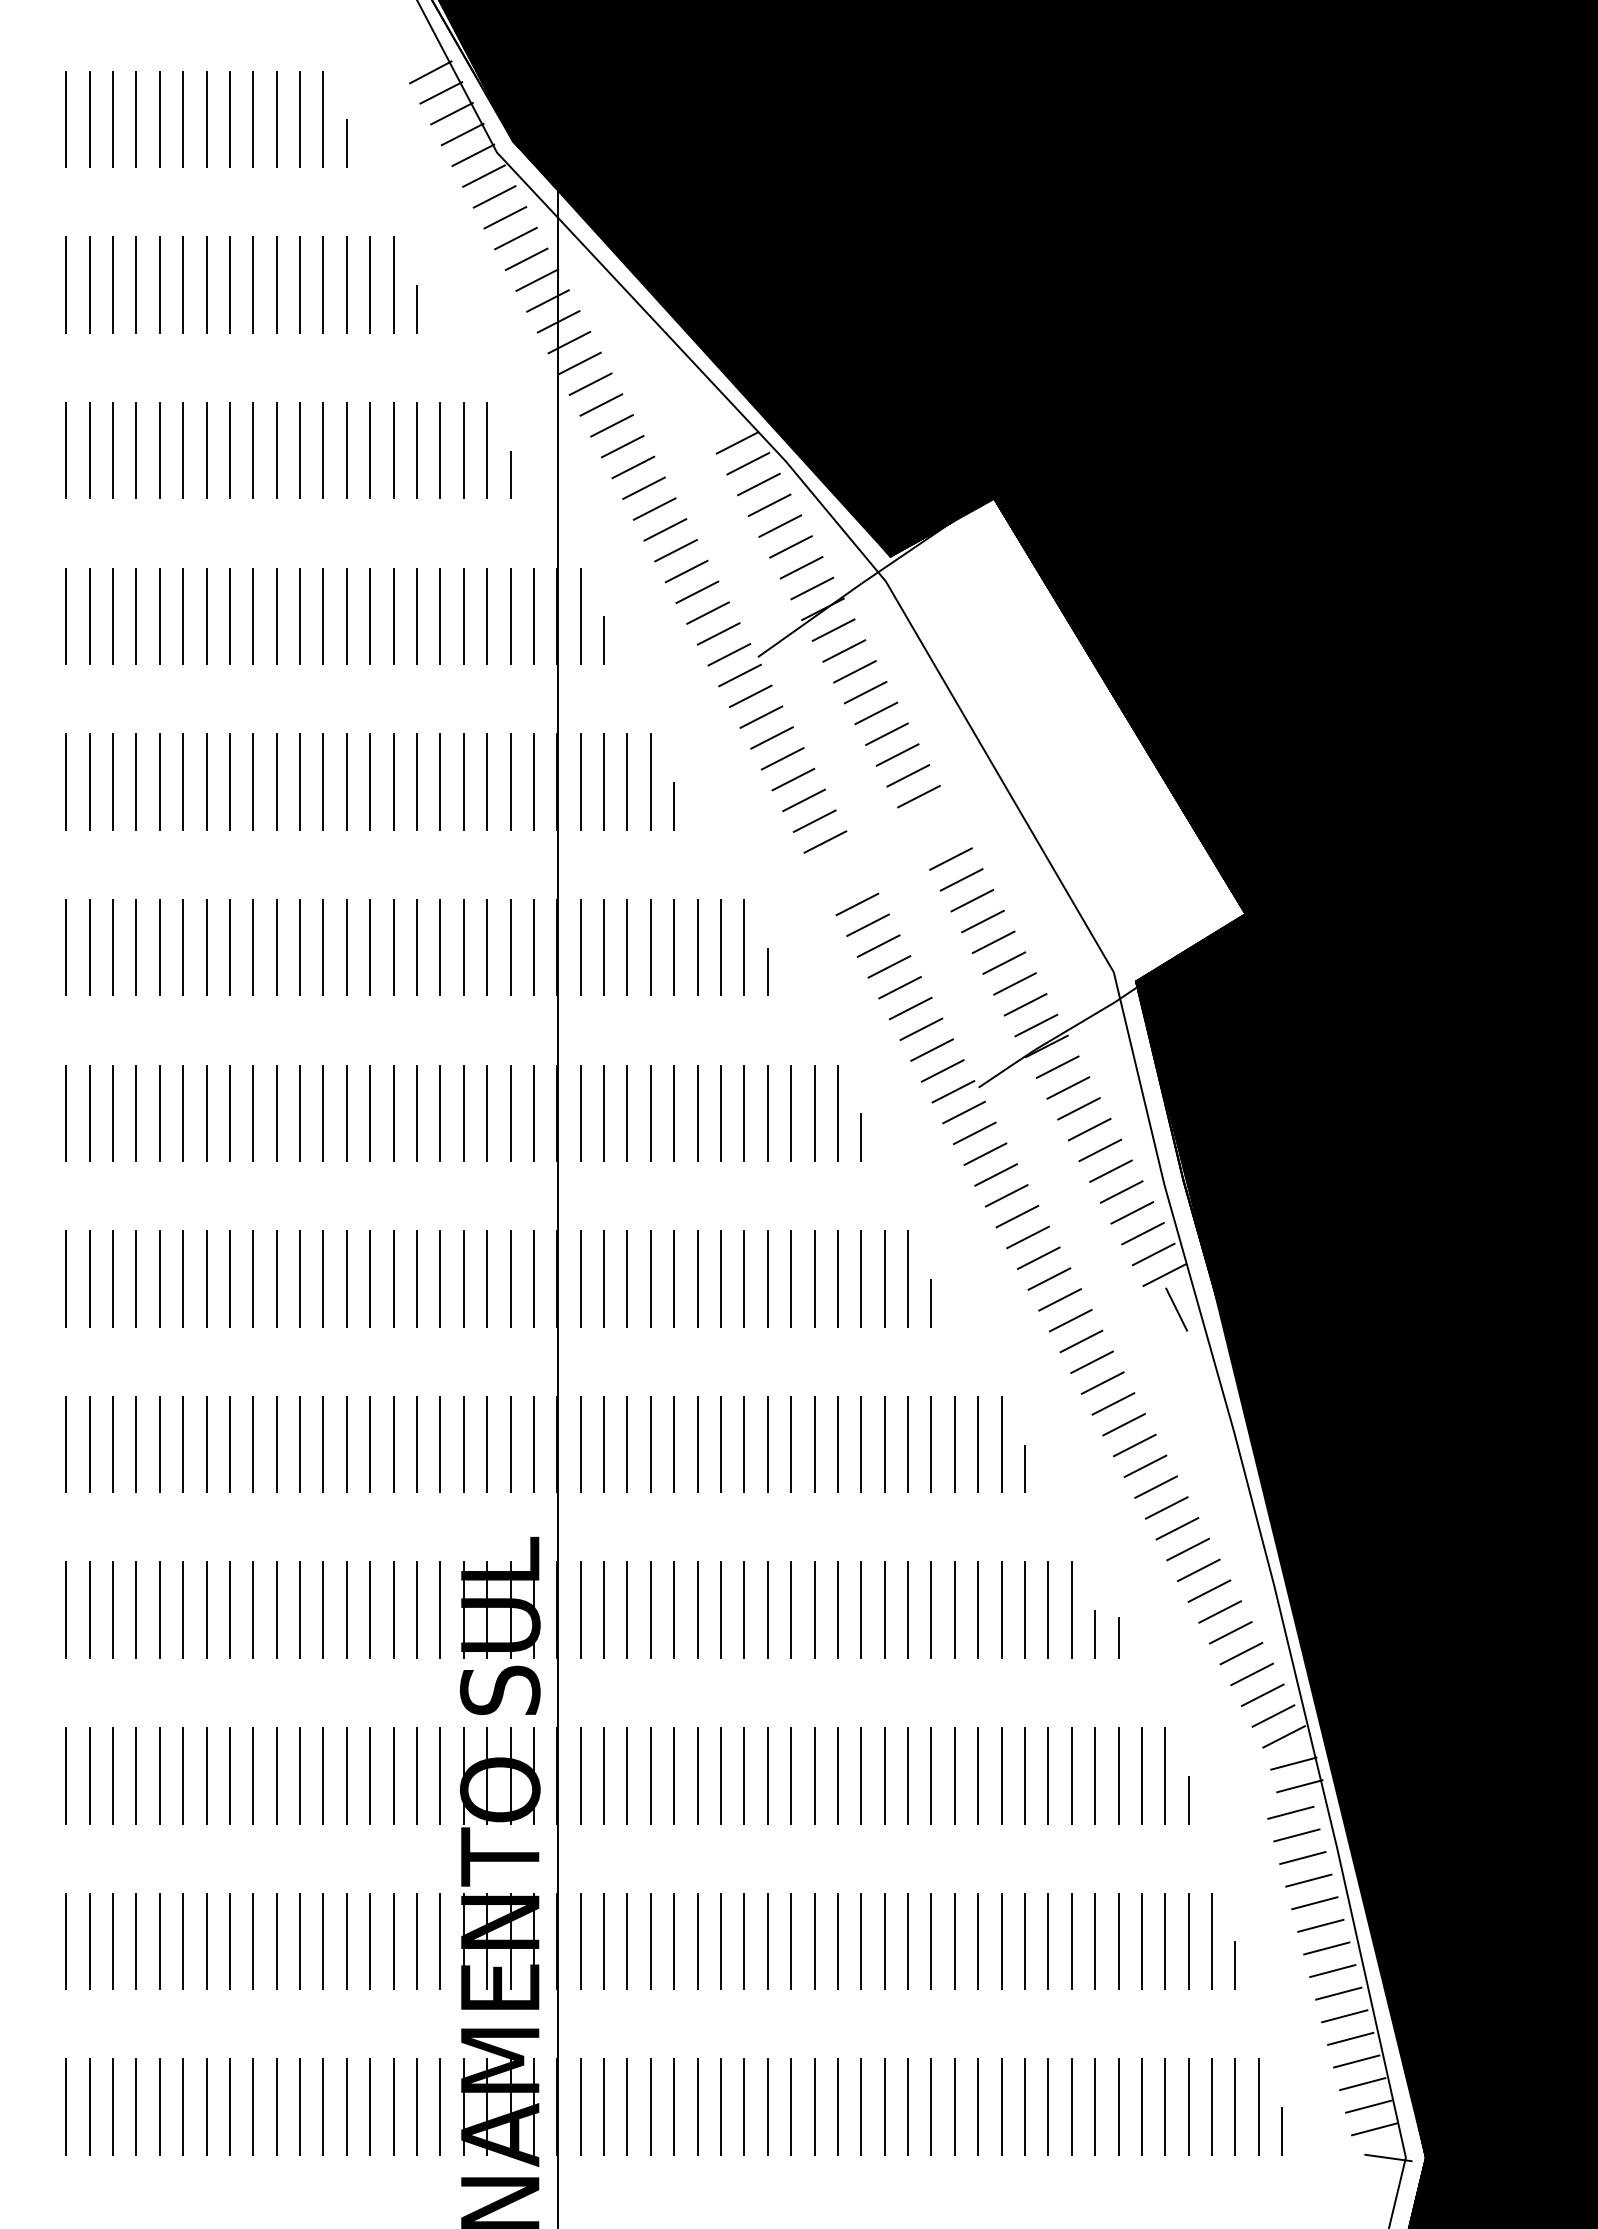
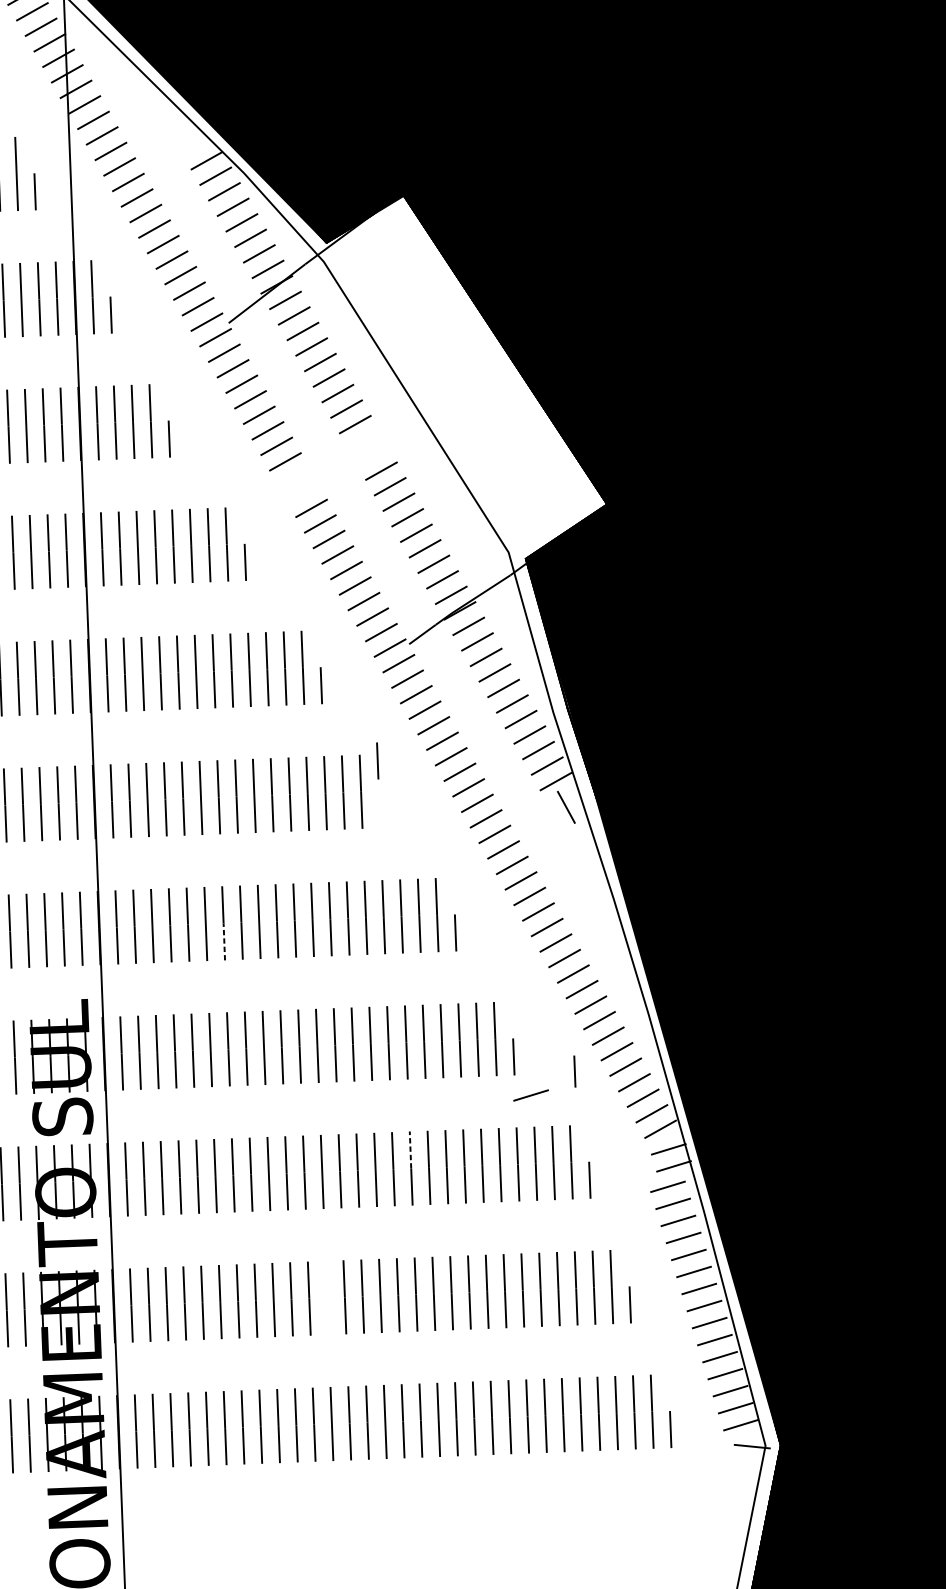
line: (930, 1303) -> (377, 761), moved
line: (720, 1468) -> (223, 941), solid -> dashed
line: (1118, 1637) -> (574, 1071), moved
line: (1115, 1685) -> (530, 1095), added
line: (954, 1750) -> (410, 1149), solid -> dashed
line: (837, 1941) -> (326, 1298), removed

